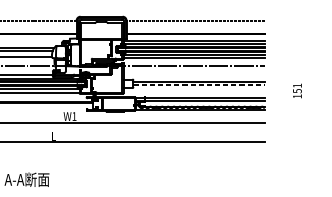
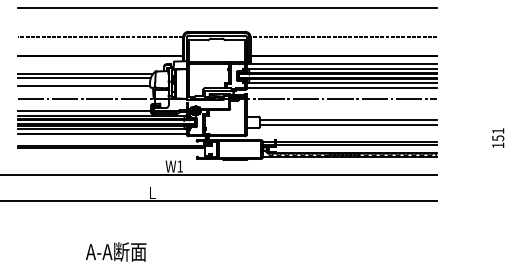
line: (199, 85) -> (348, 124), dashed -> solid
text: (297, 90) -> (498, 137), moved

